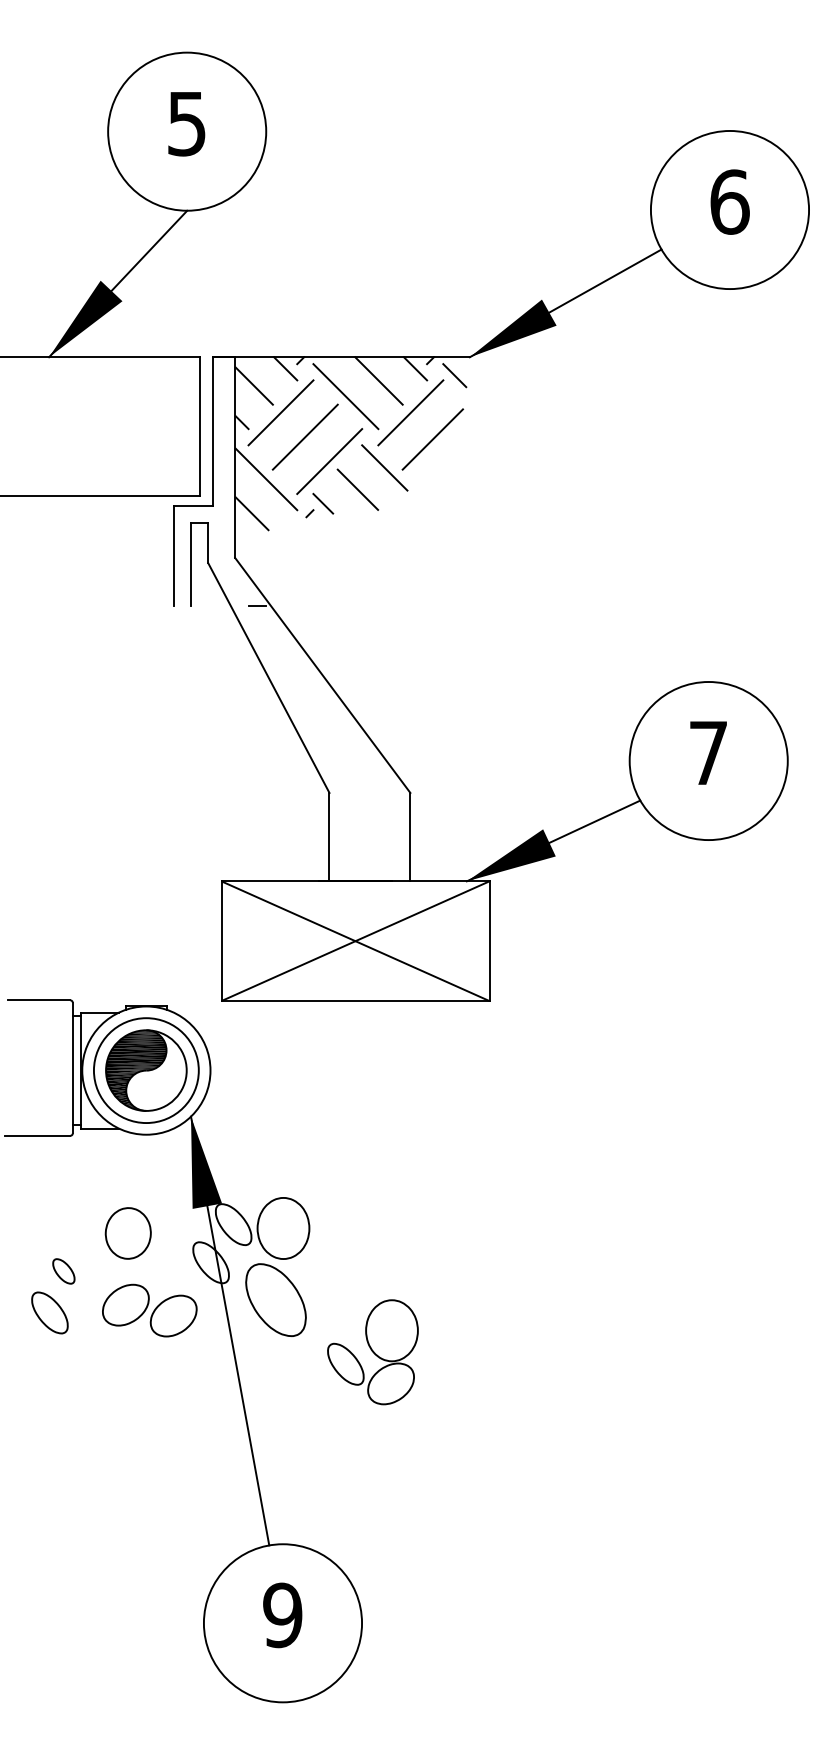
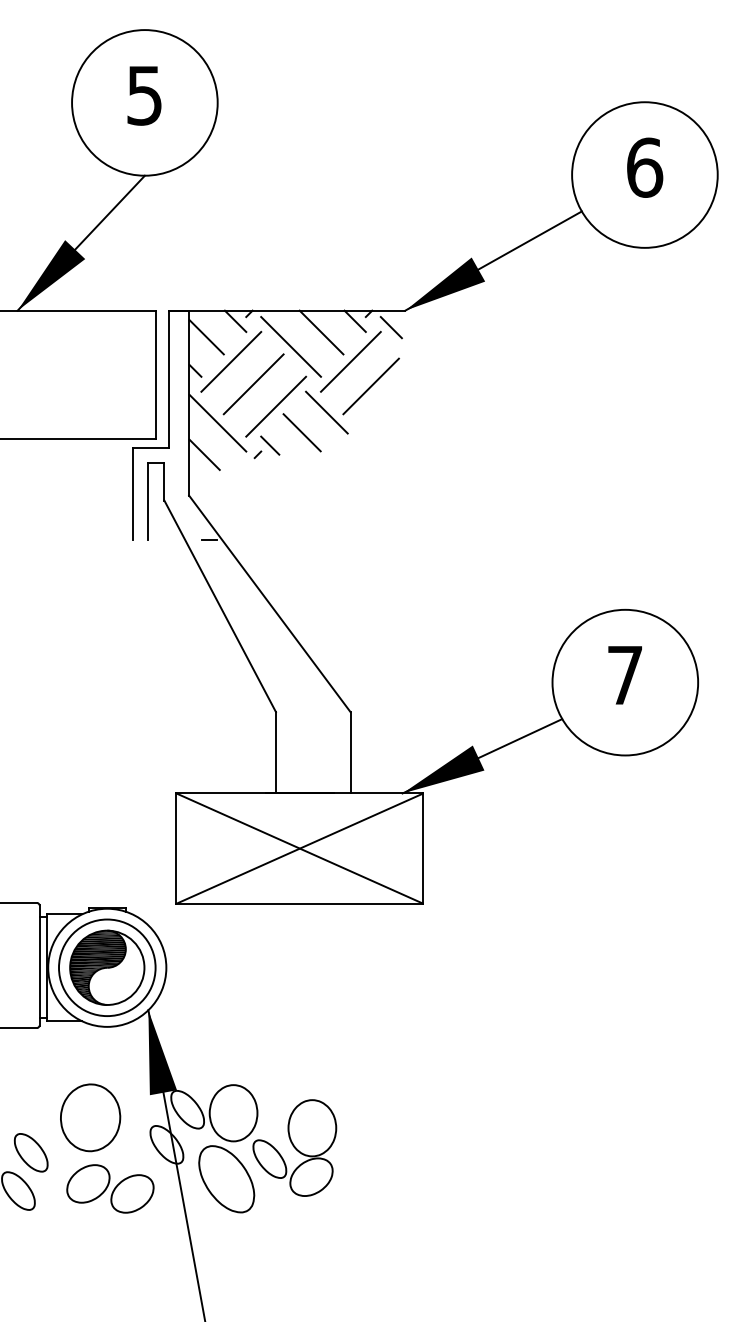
part: (128, 1233) -> (90, 1117), size x1.43
part: (63, 1271) -> (30, 1152), size x1.67
part: (372, 1352) -> (294, 1148), moved

